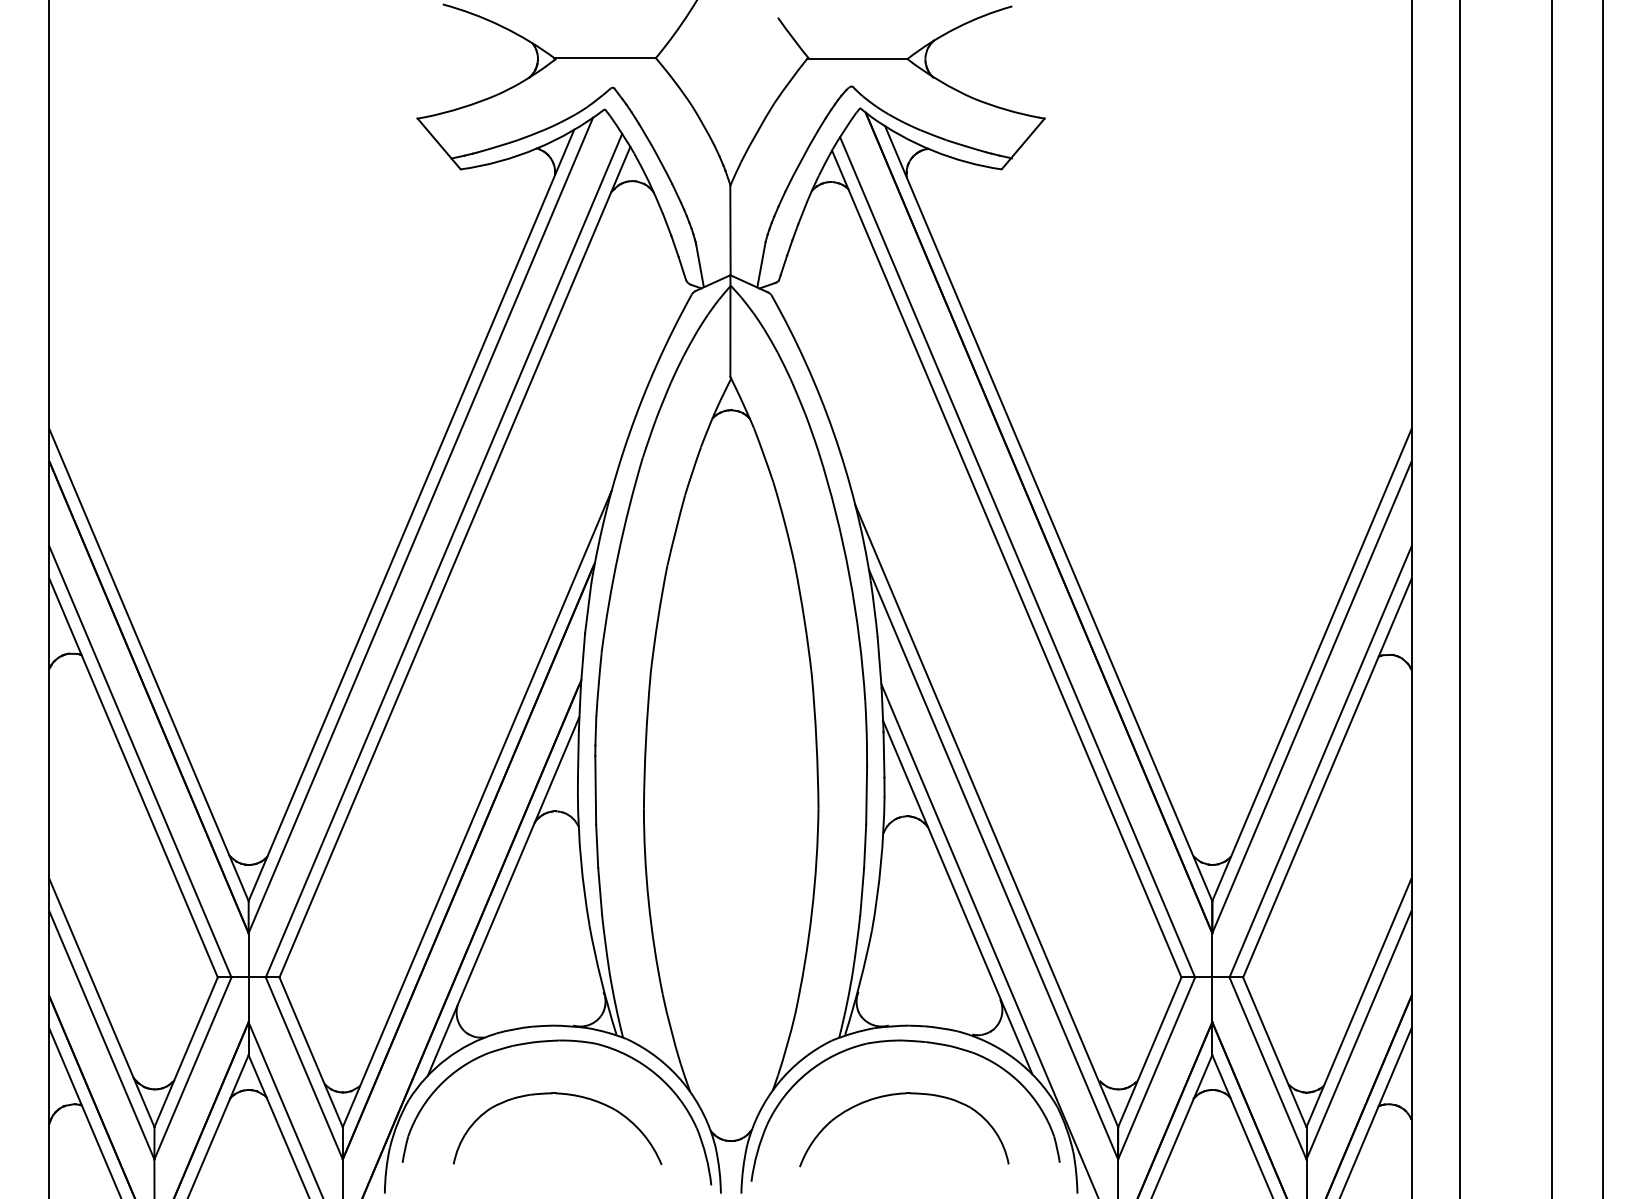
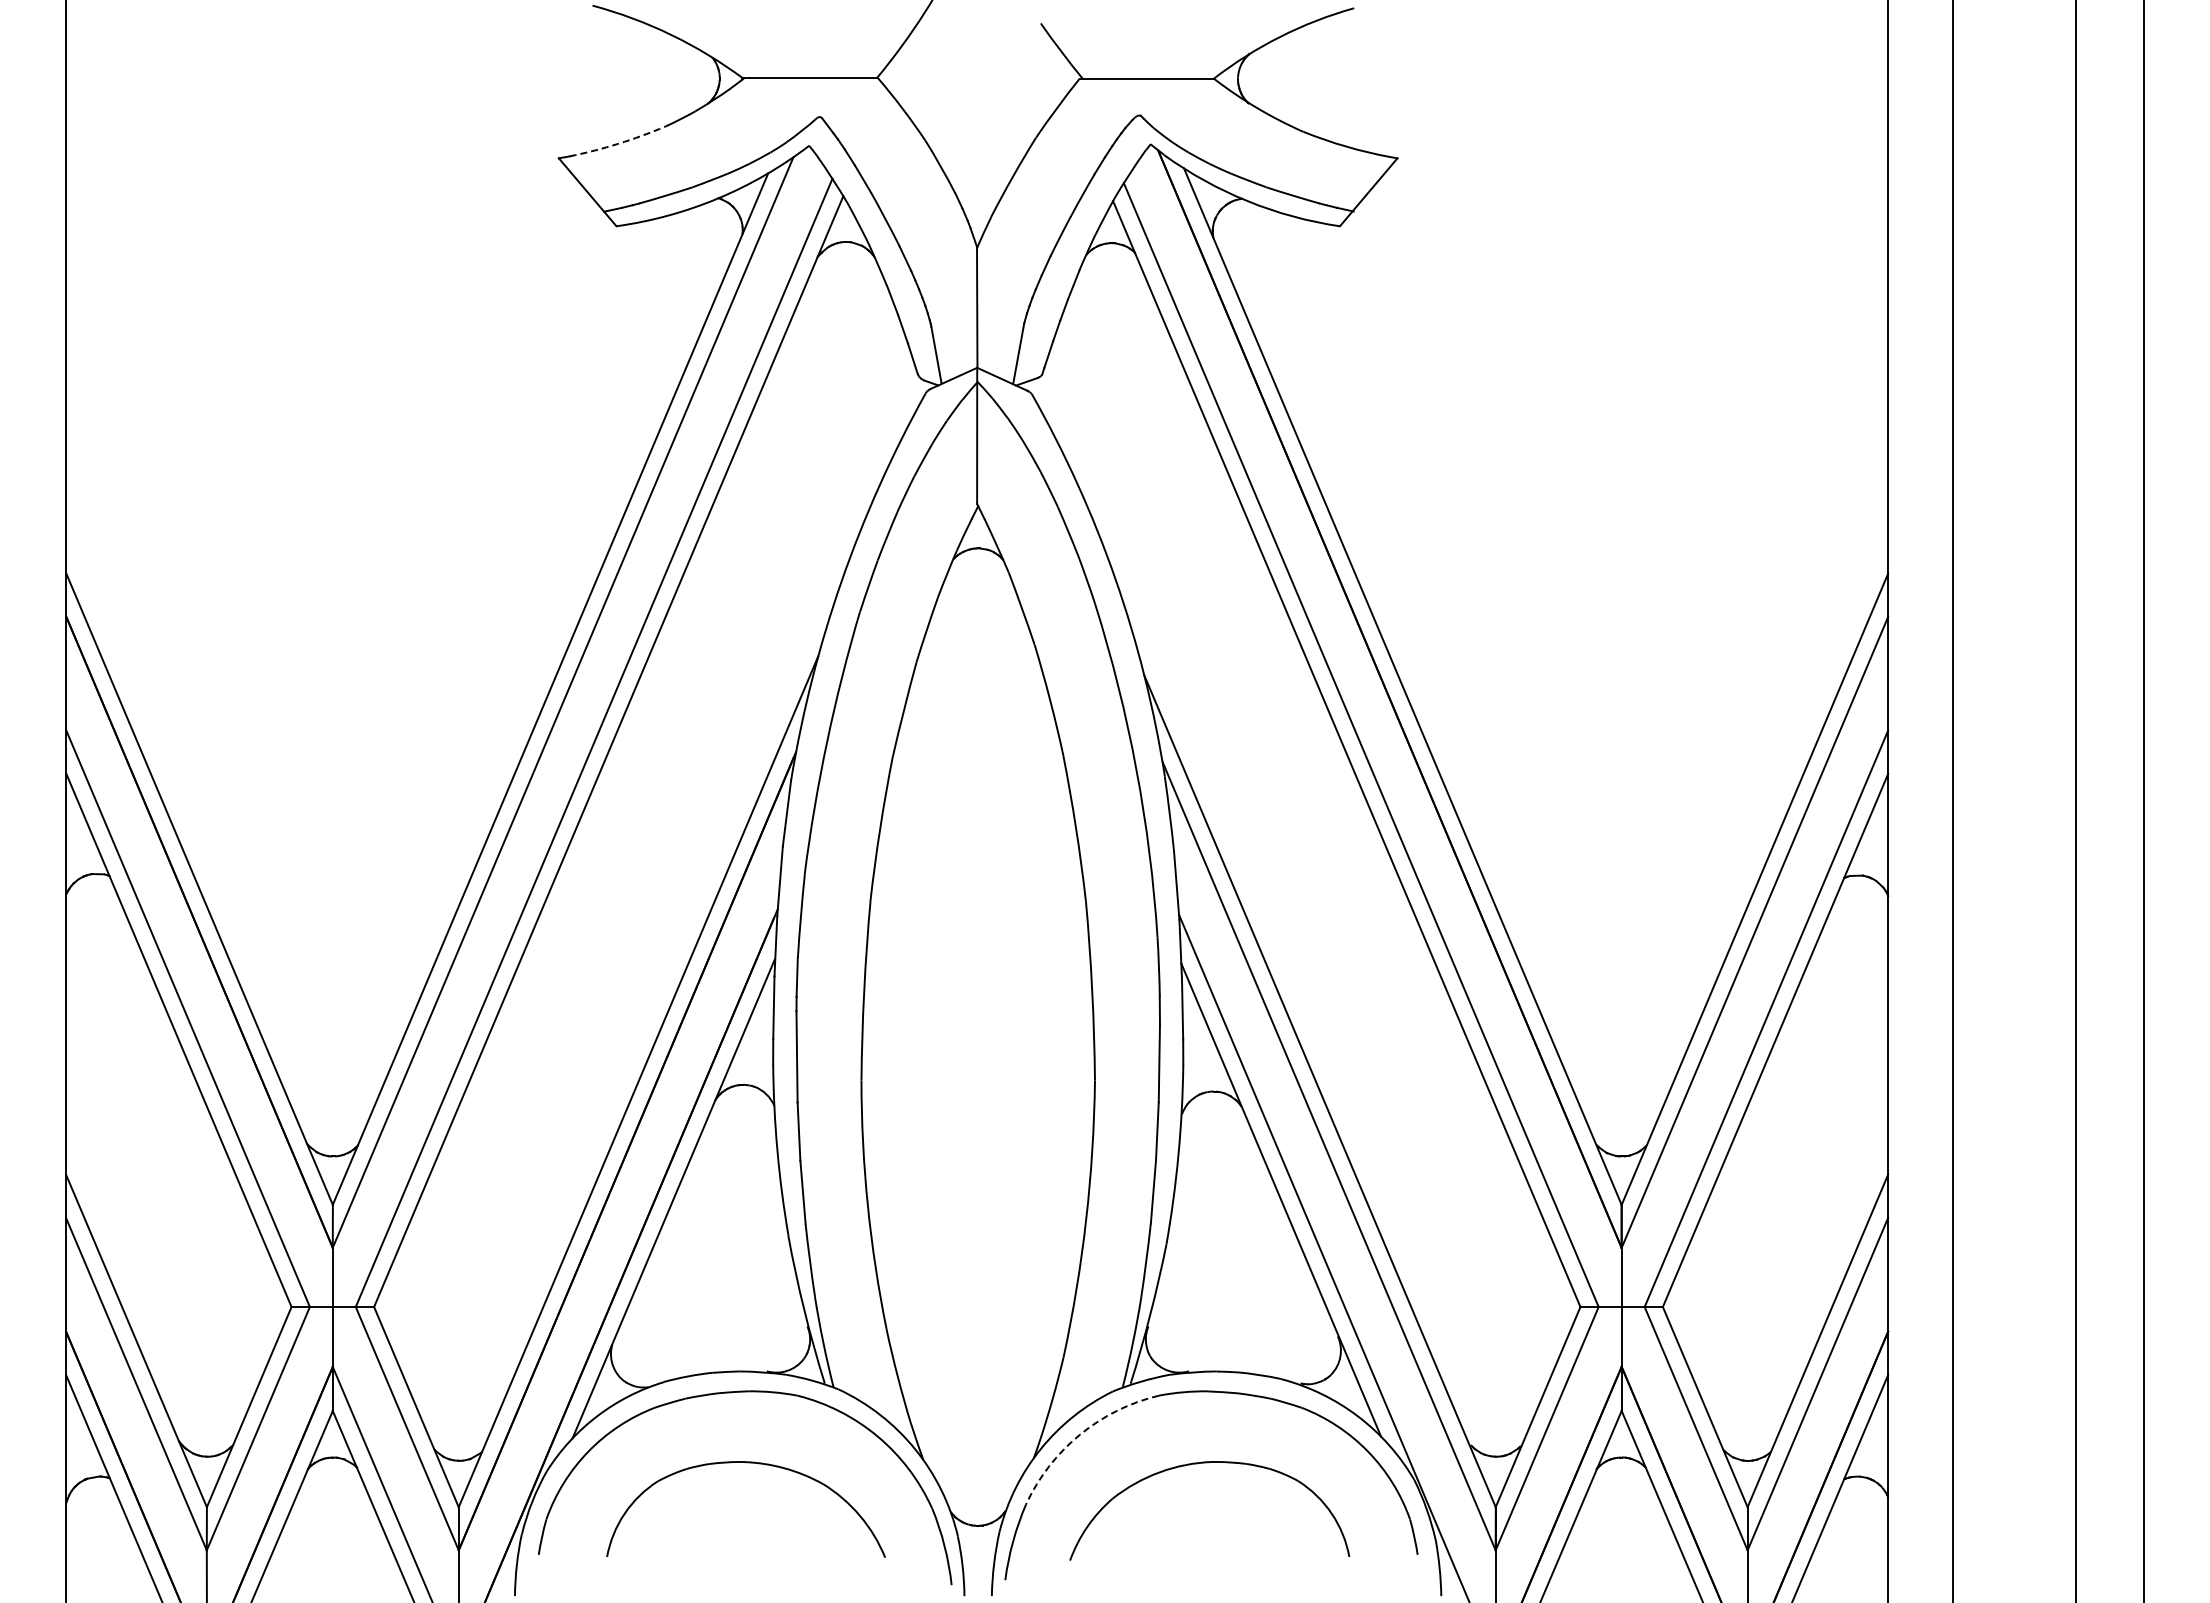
arc: (462, 107) -> (618, 143), solid -> dashed
arc: (807, 1072) -> (1080, 1434), solid -> dashed

